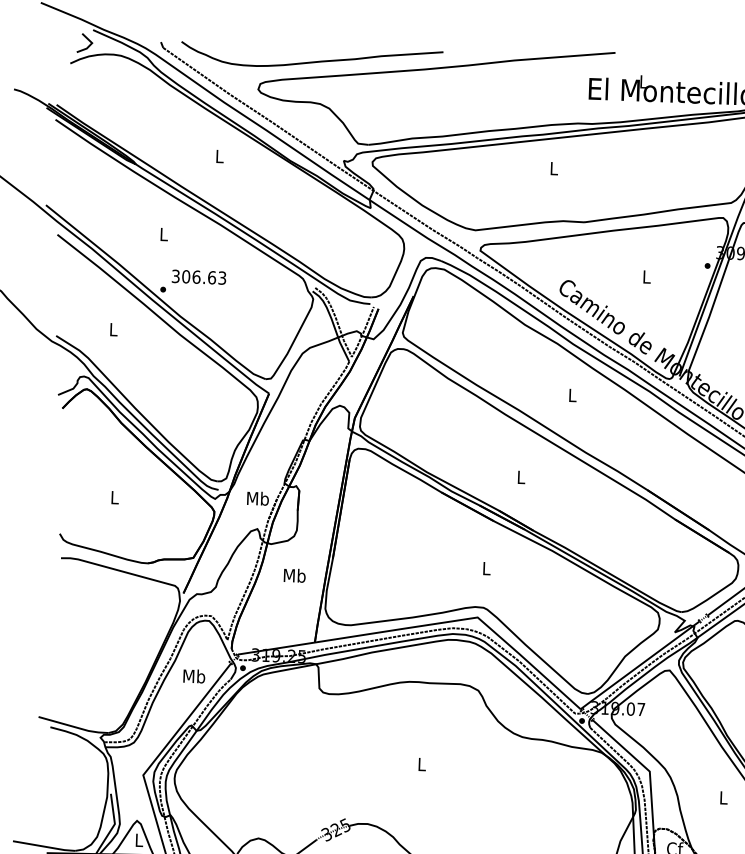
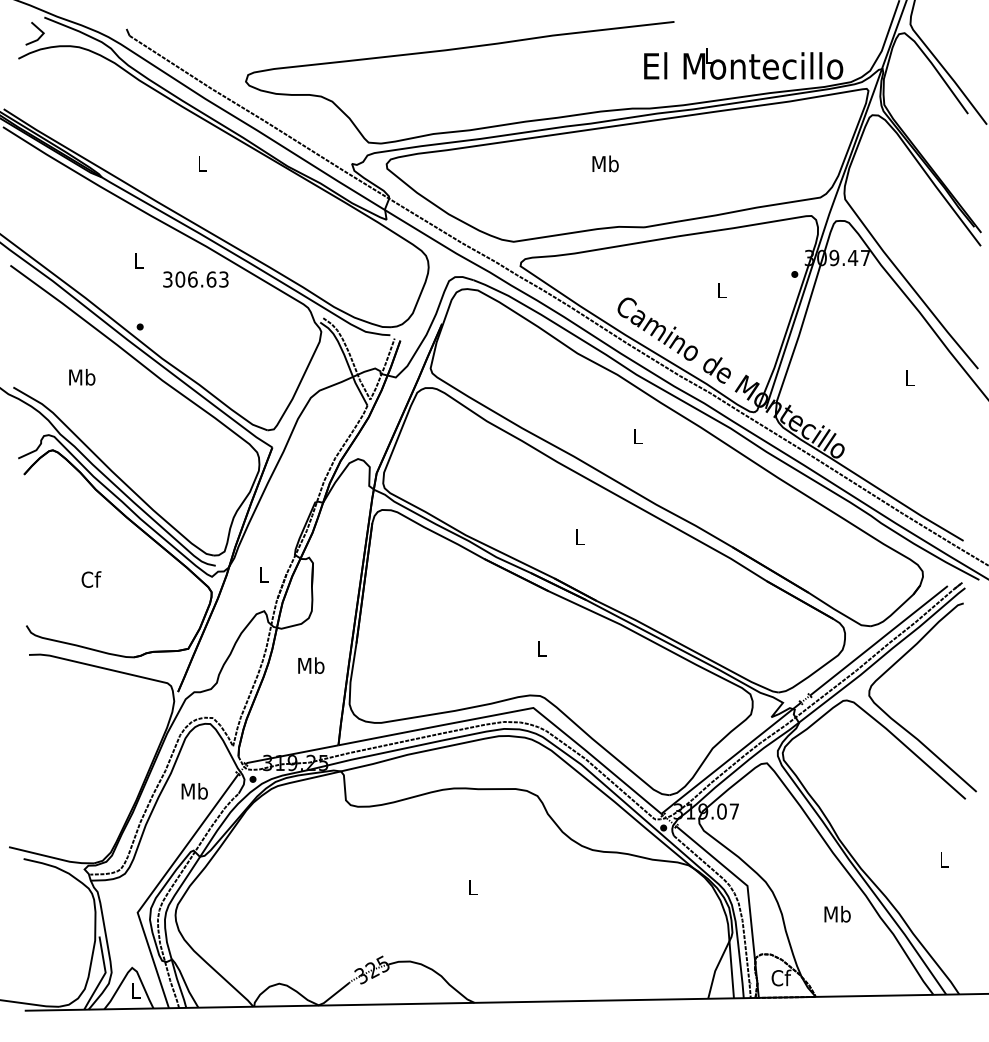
curve: (312, 61) -> (309, 45), removed
text: (554, 168) -> (605, 163), L -> Mb
text: (198, 277) -> (195, 279), moved
text: (113, 329) -> (82, 377), L -> Mb
text: (115, 497) -> (91, 579), L -> Cf
text: (257, 498) -> (263, 574), Mb -> L
text: (723, 797) -> (837, 913), L -> Mb

